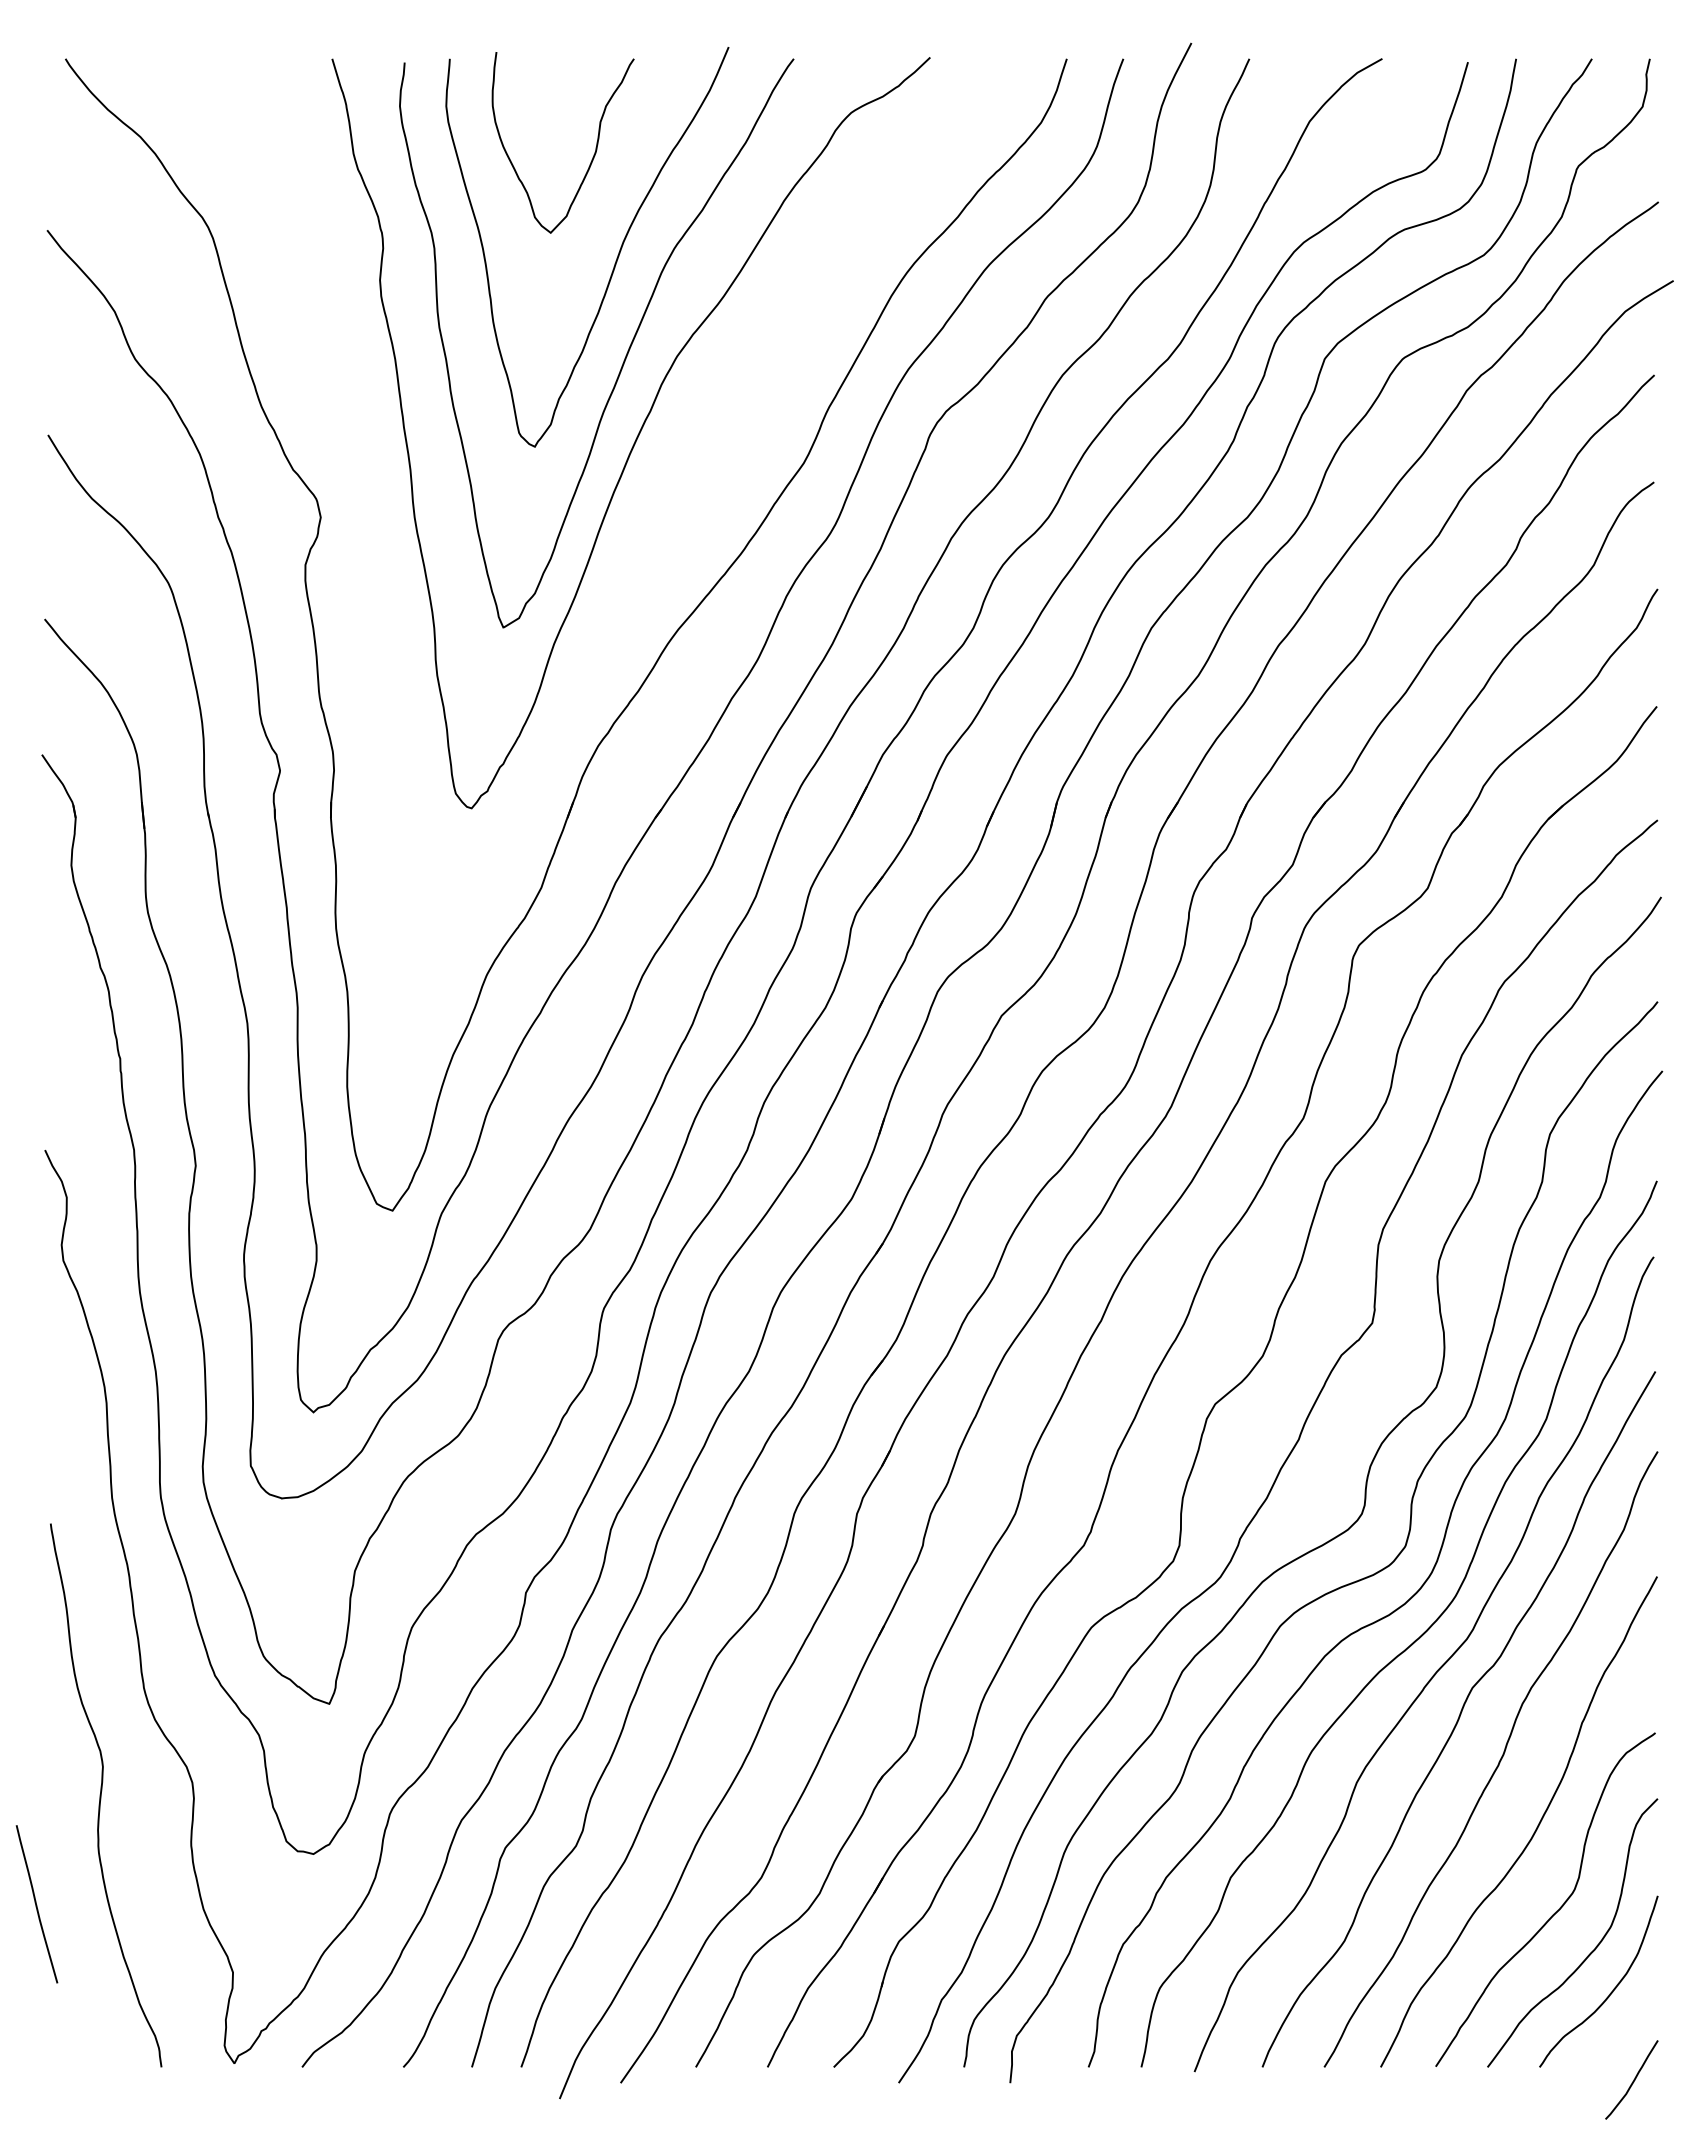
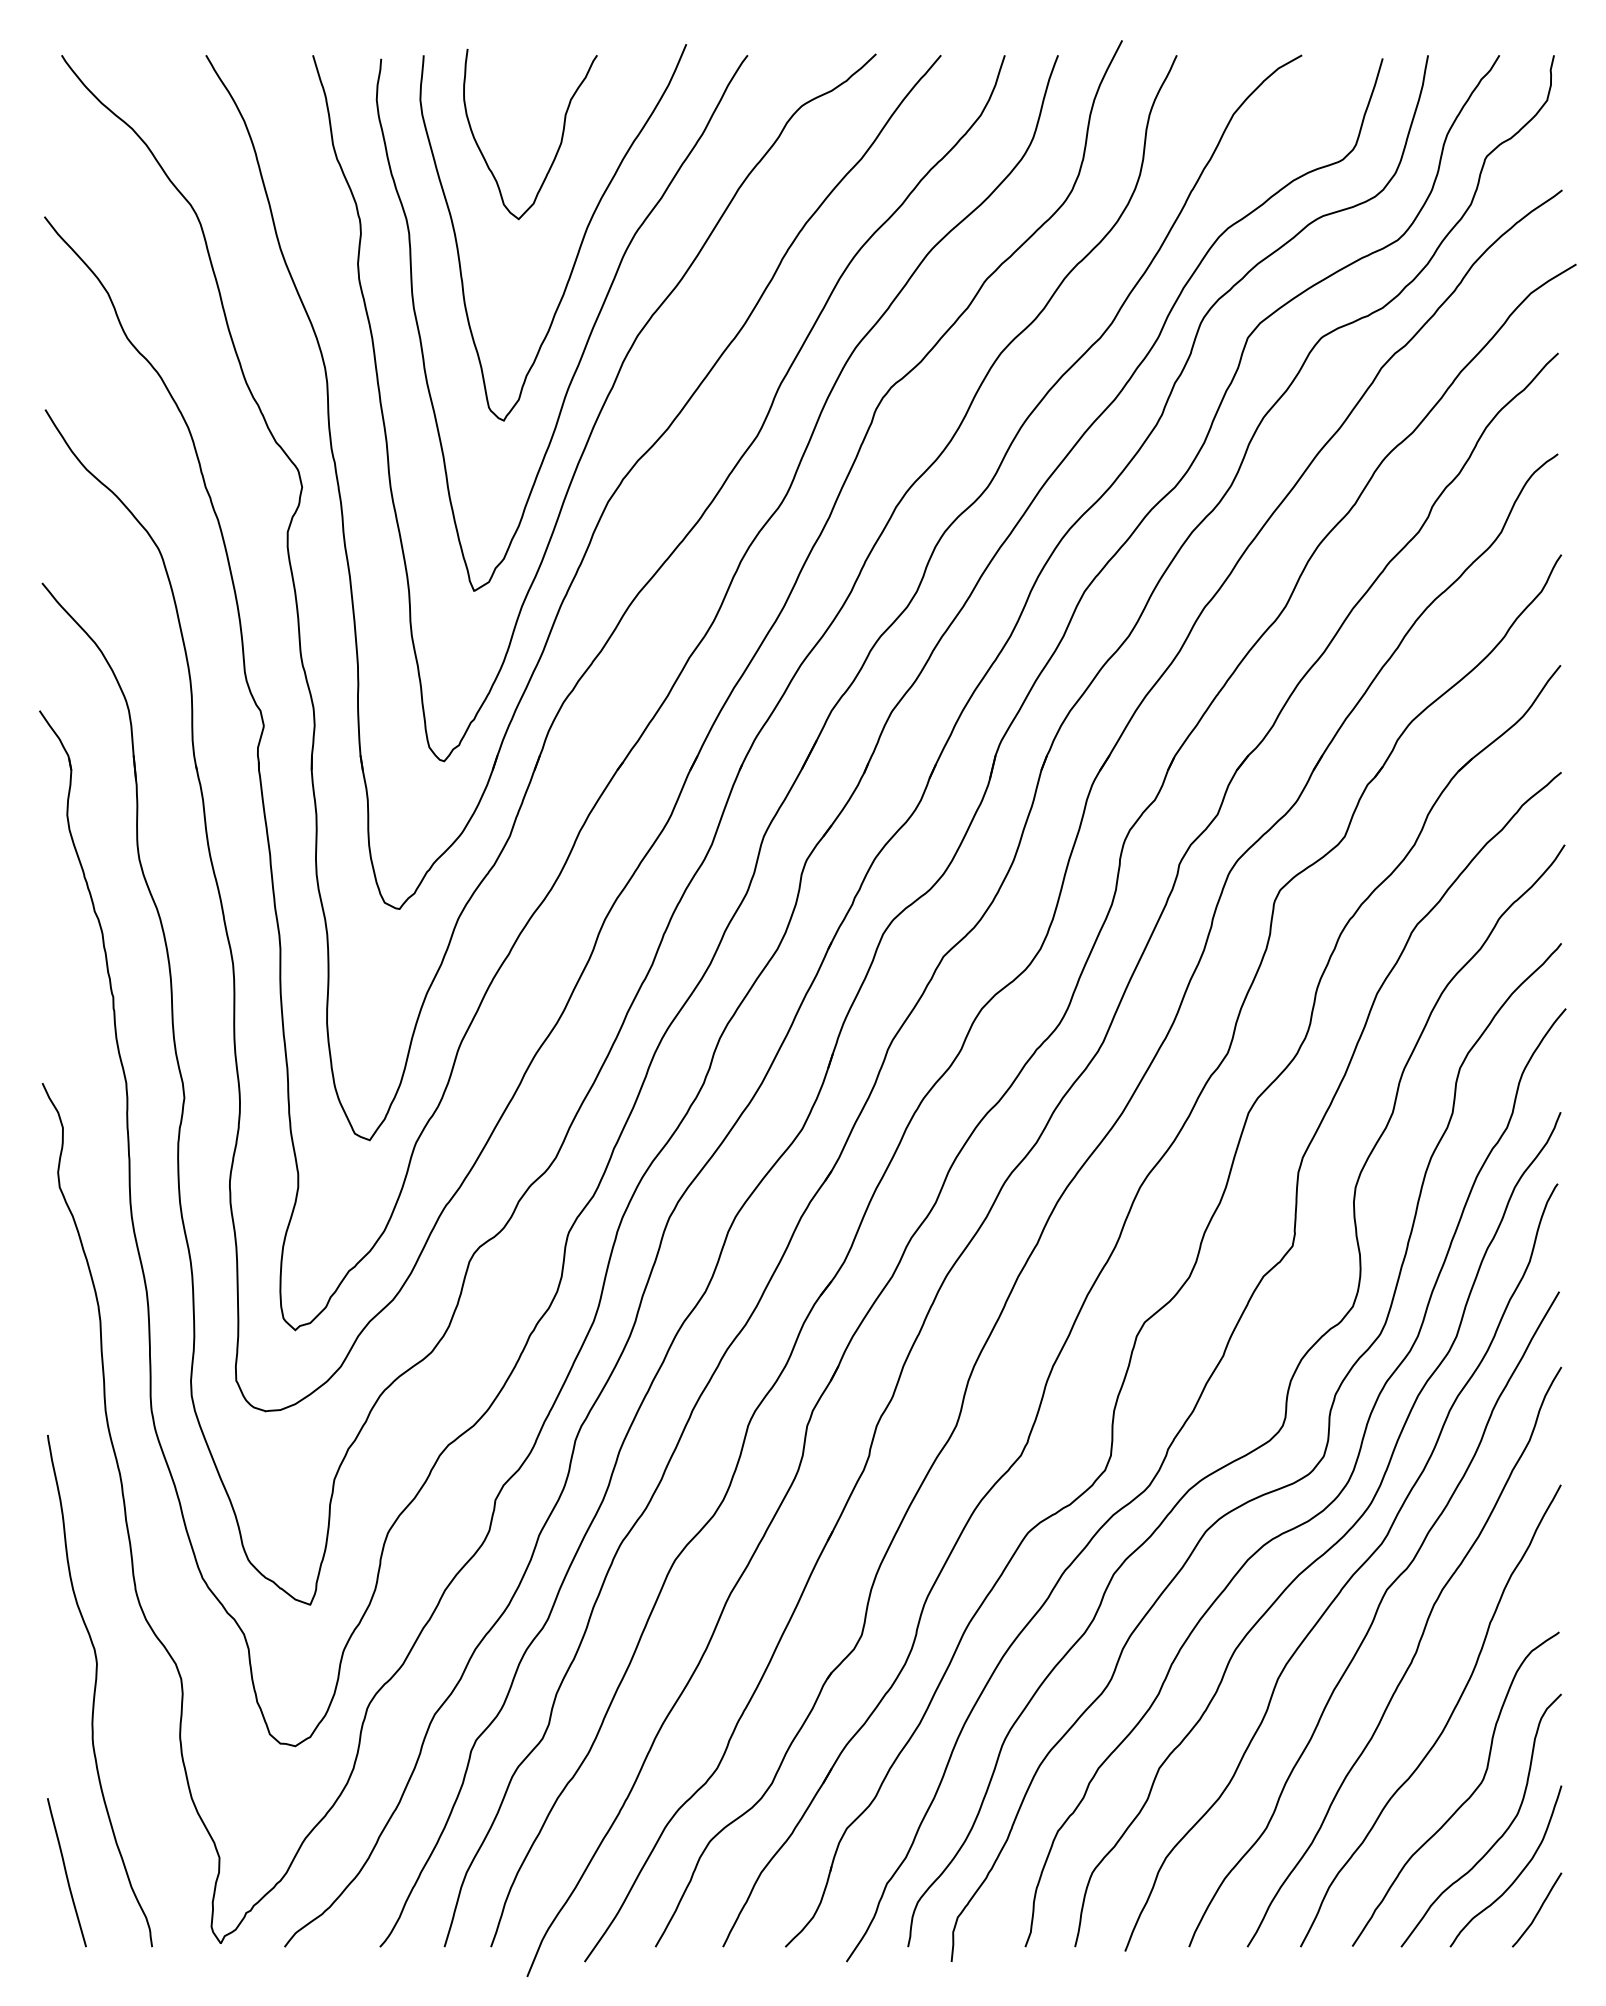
part: (644, 532) -> (607, 501), added
curve: (36, 1904) -> (66, 1872), moved
curve: (1633, 2079) -> (1538, 1909), moved

